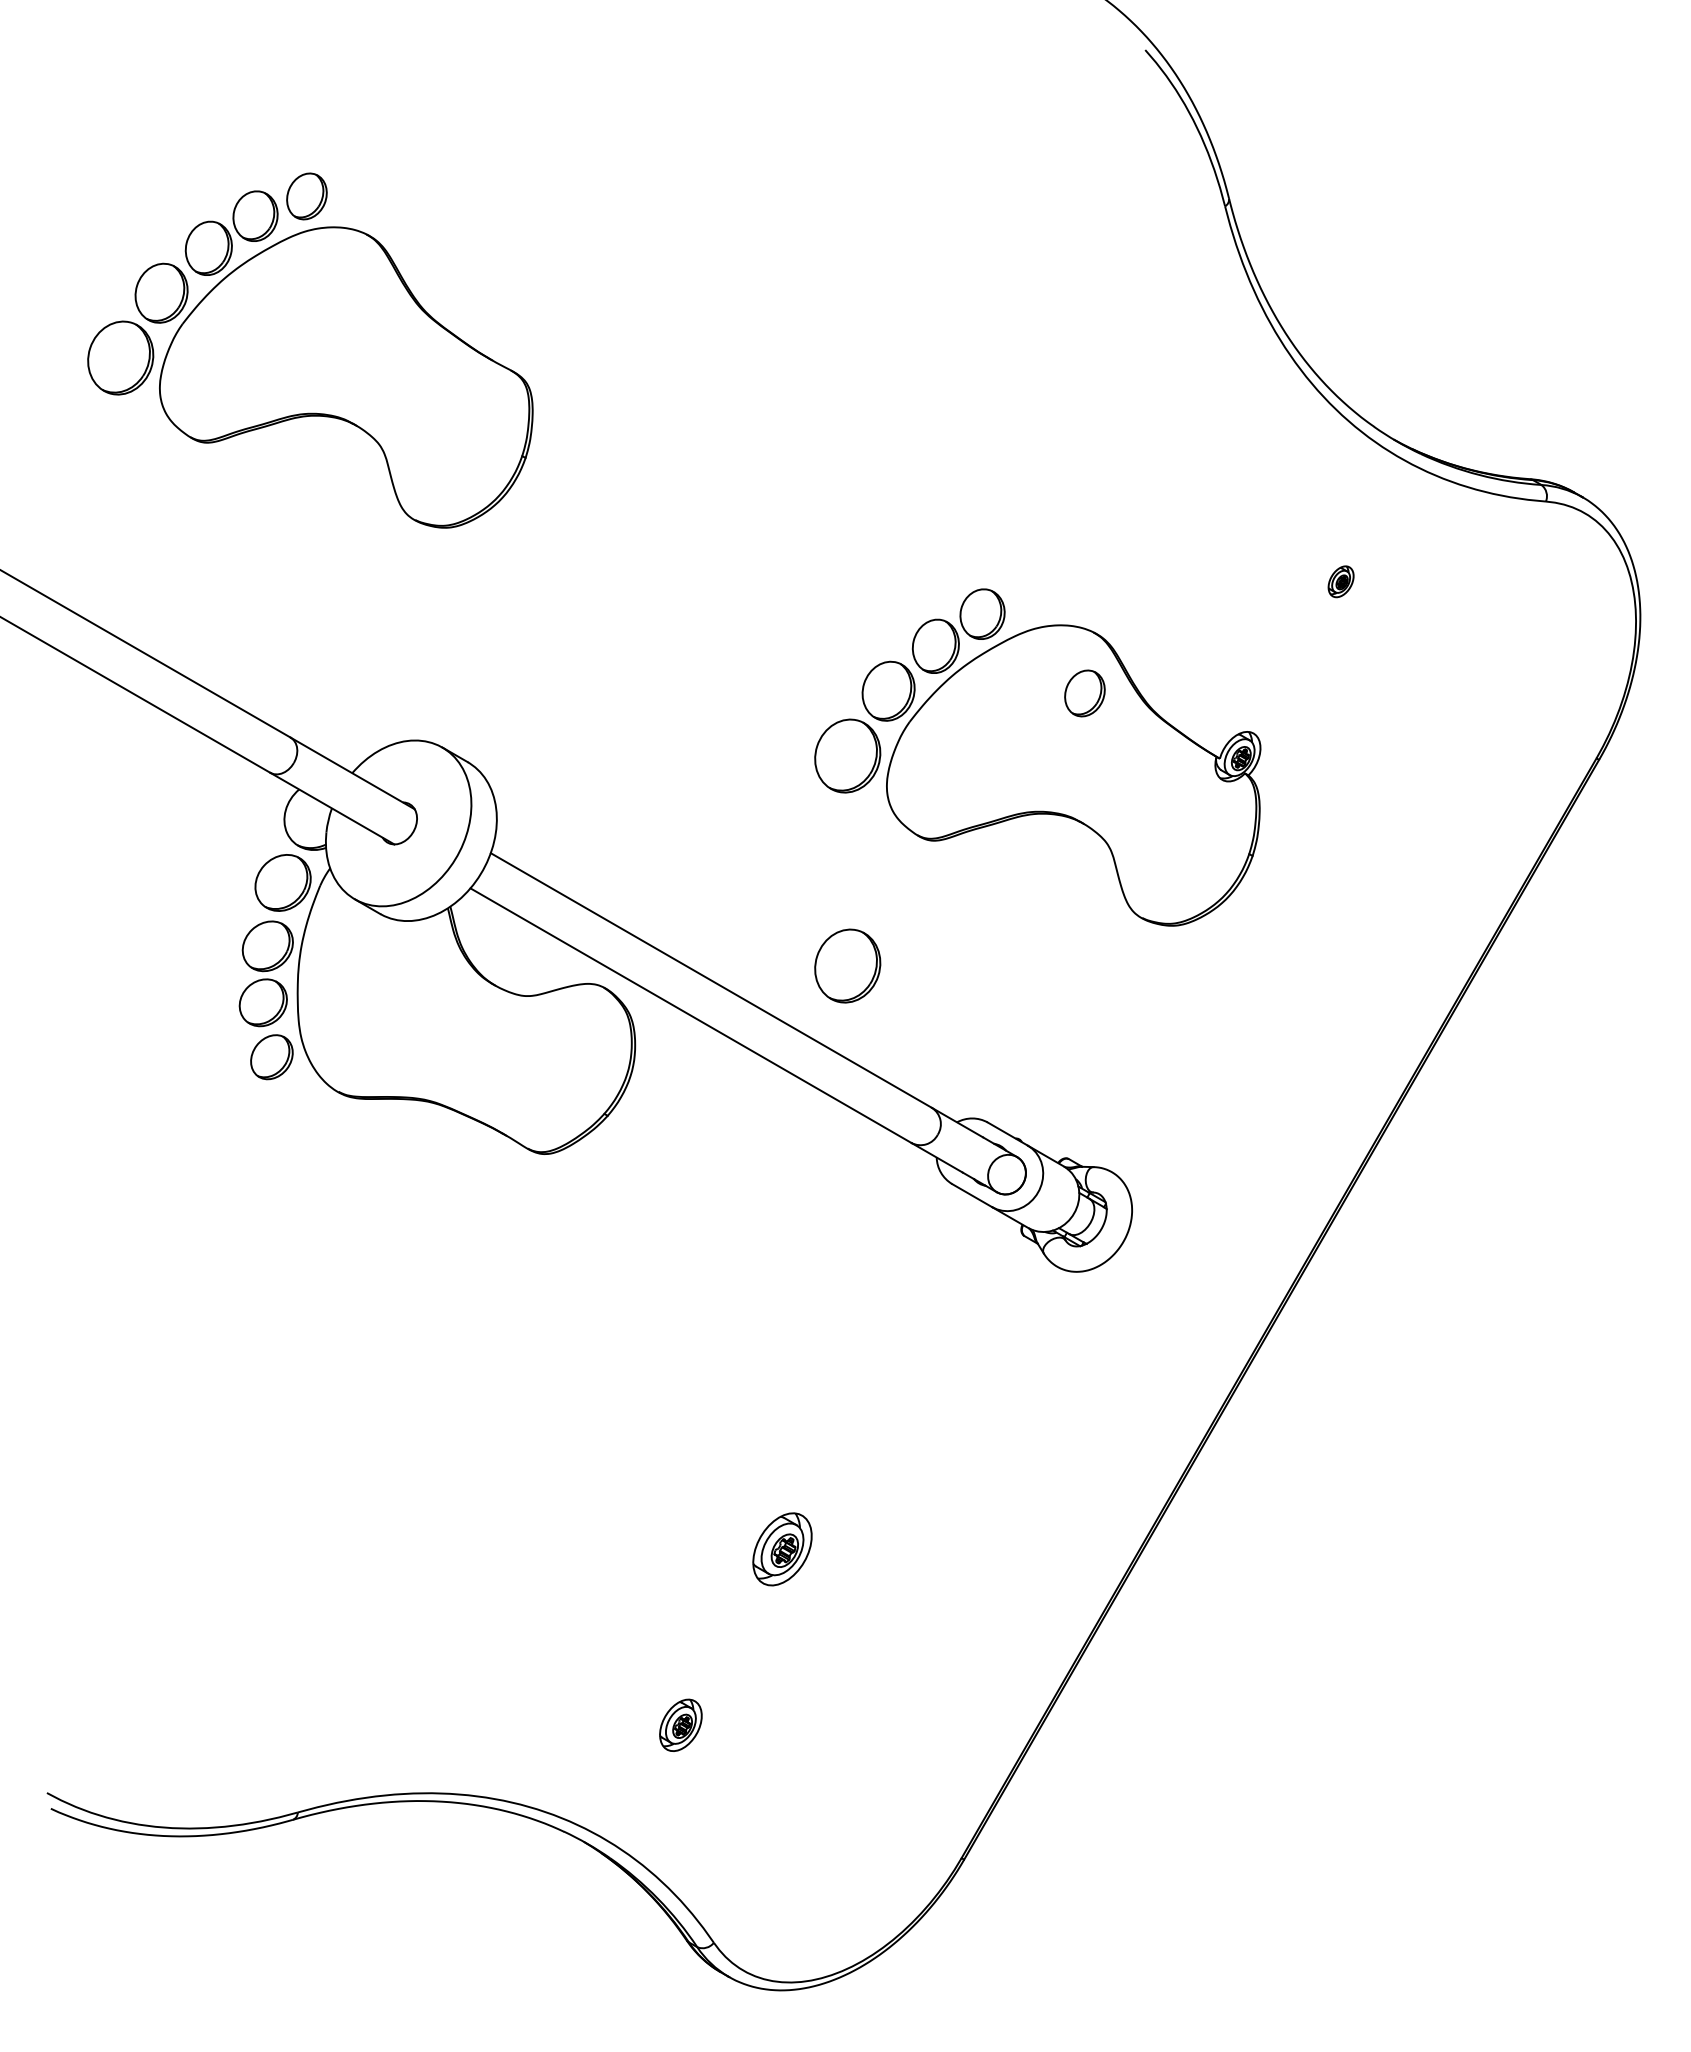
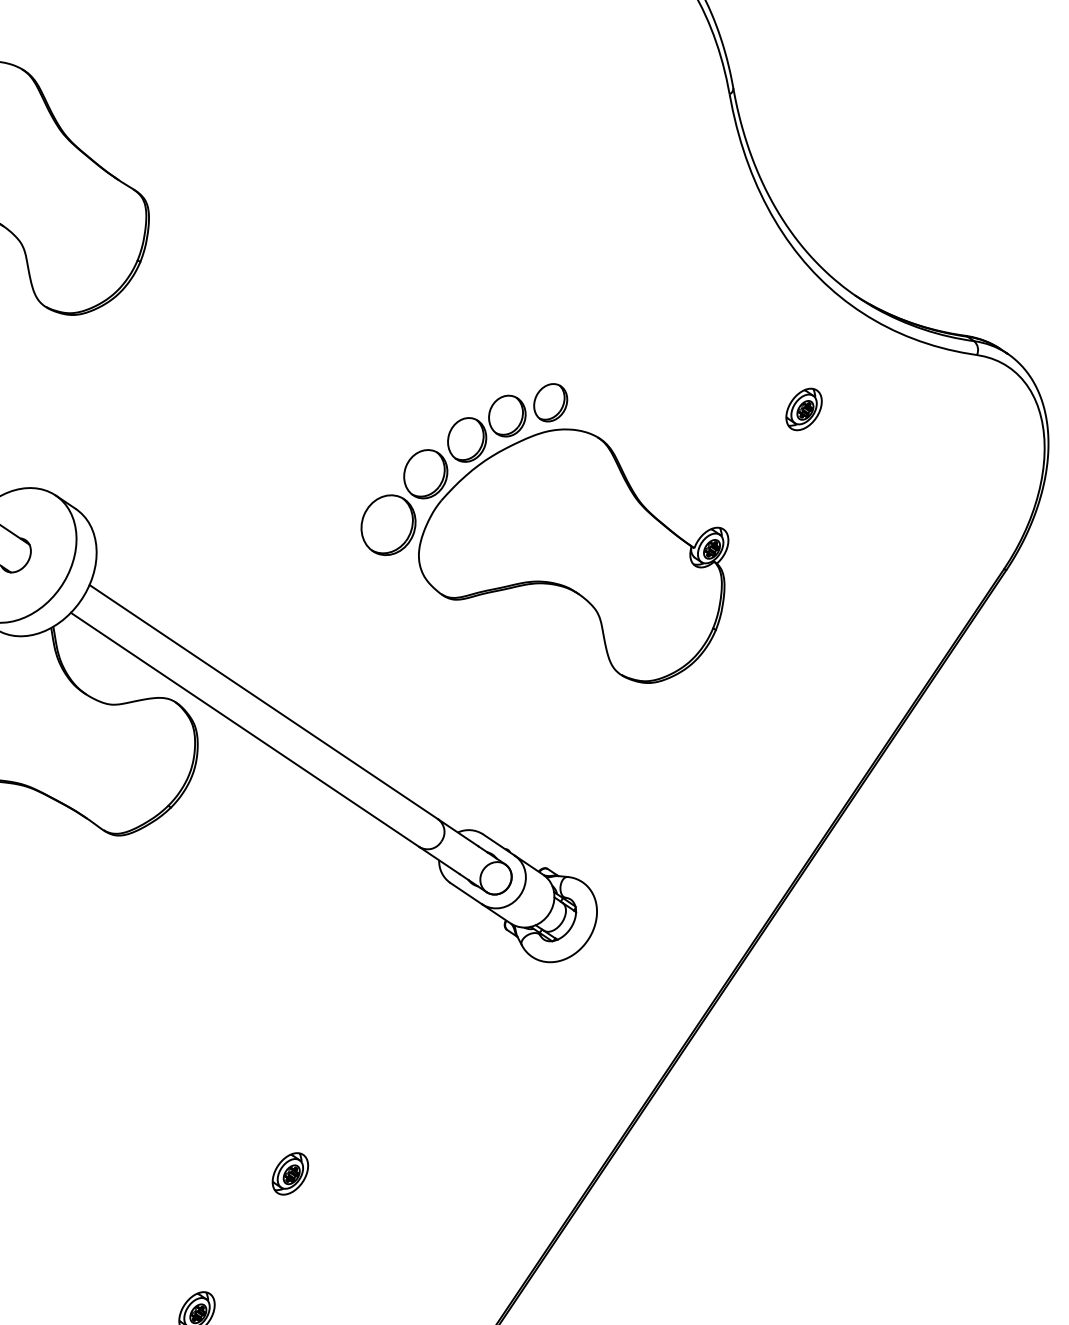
part: (1340, 581) -> (803, 409), size x1.67
part: (1084, 693) -> (550, 402), moved
part: (847, 965) -> (376, 697), removed
part: (782, 1549) -> (290, 1173), size x0.71

